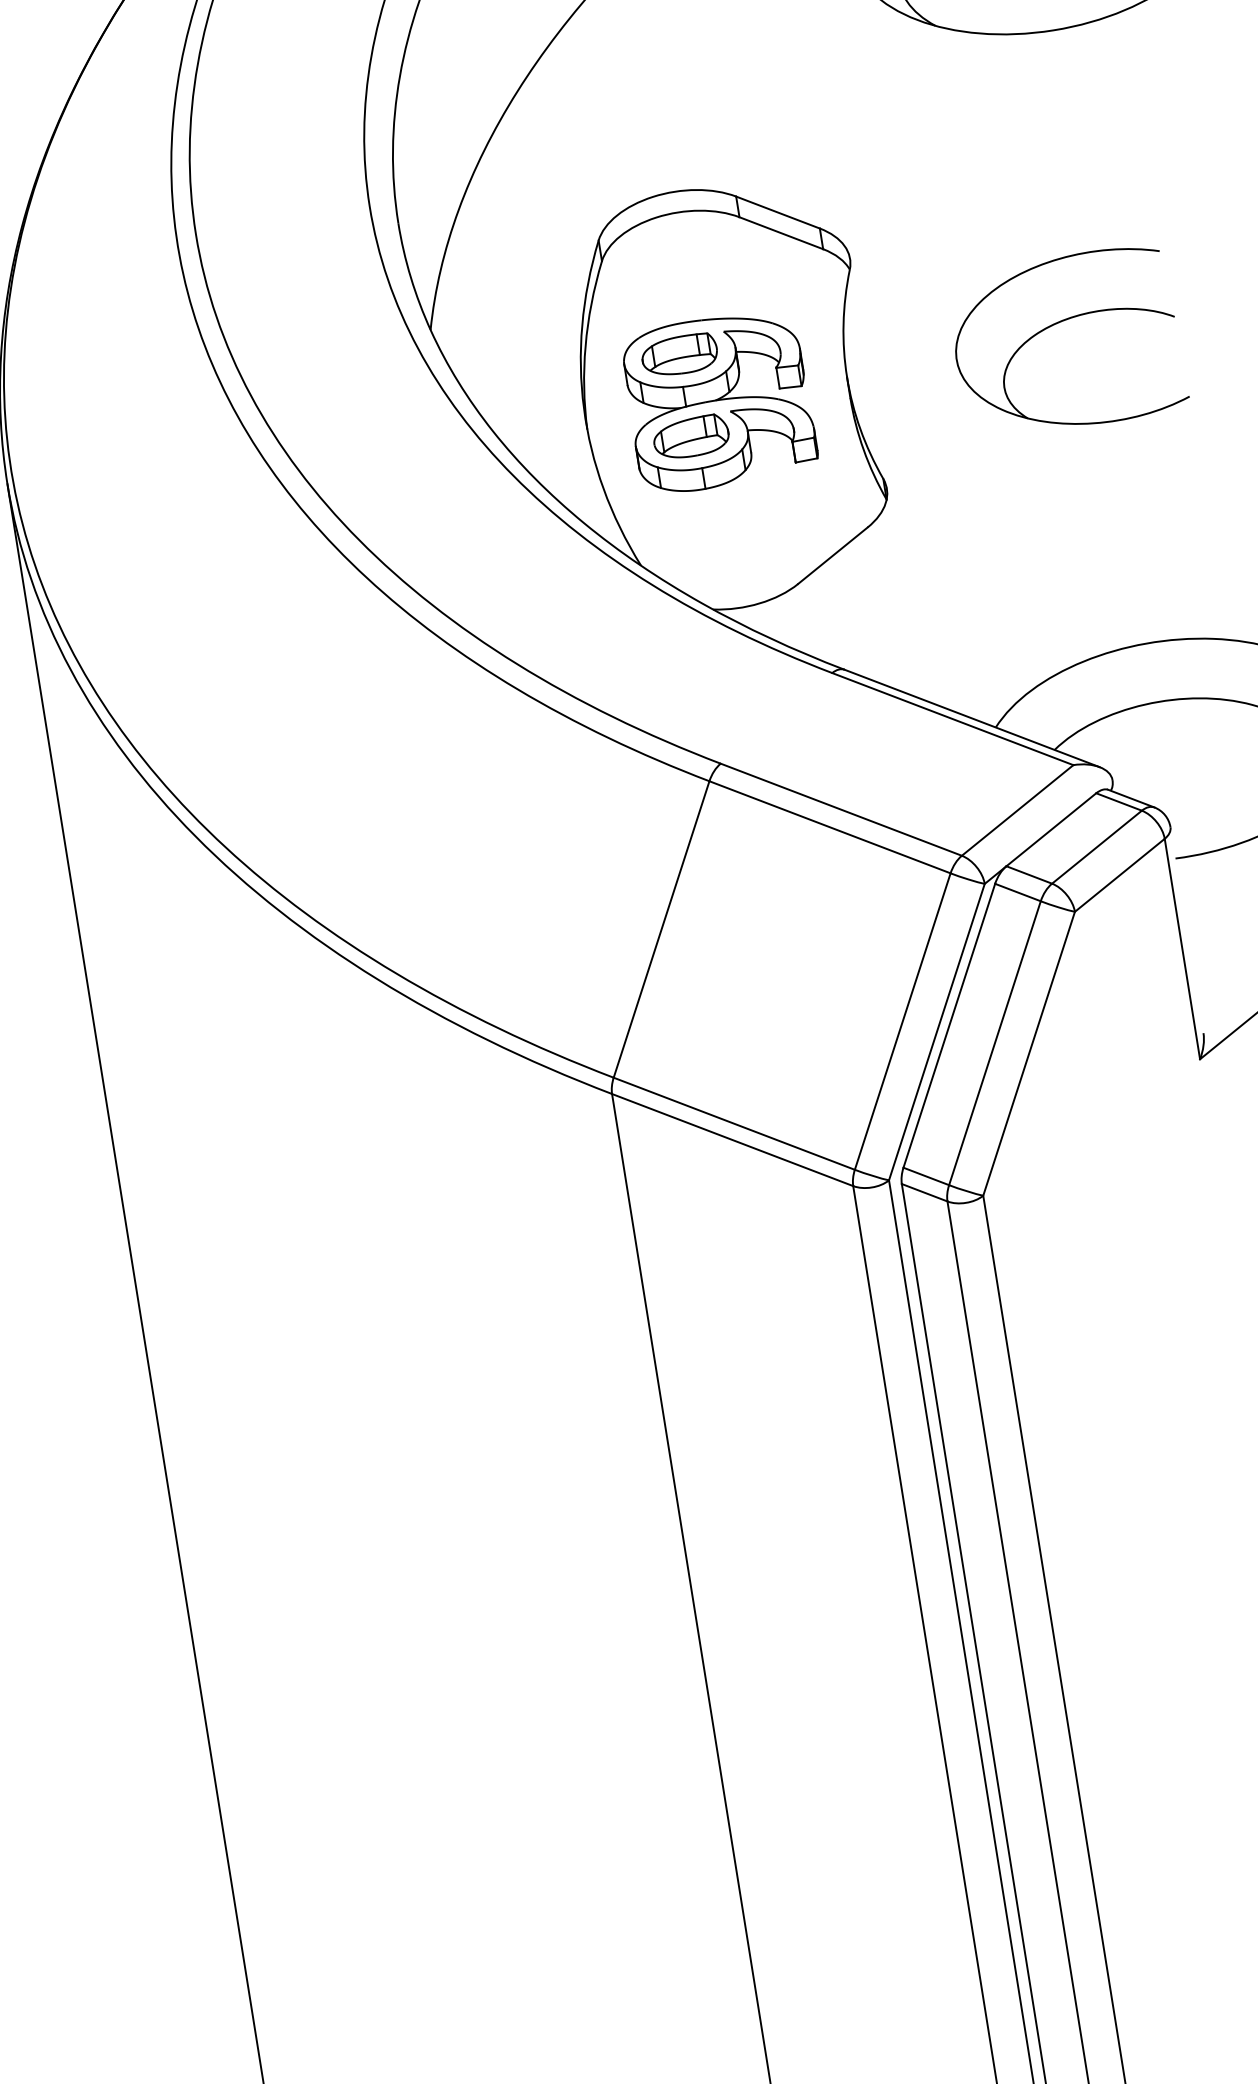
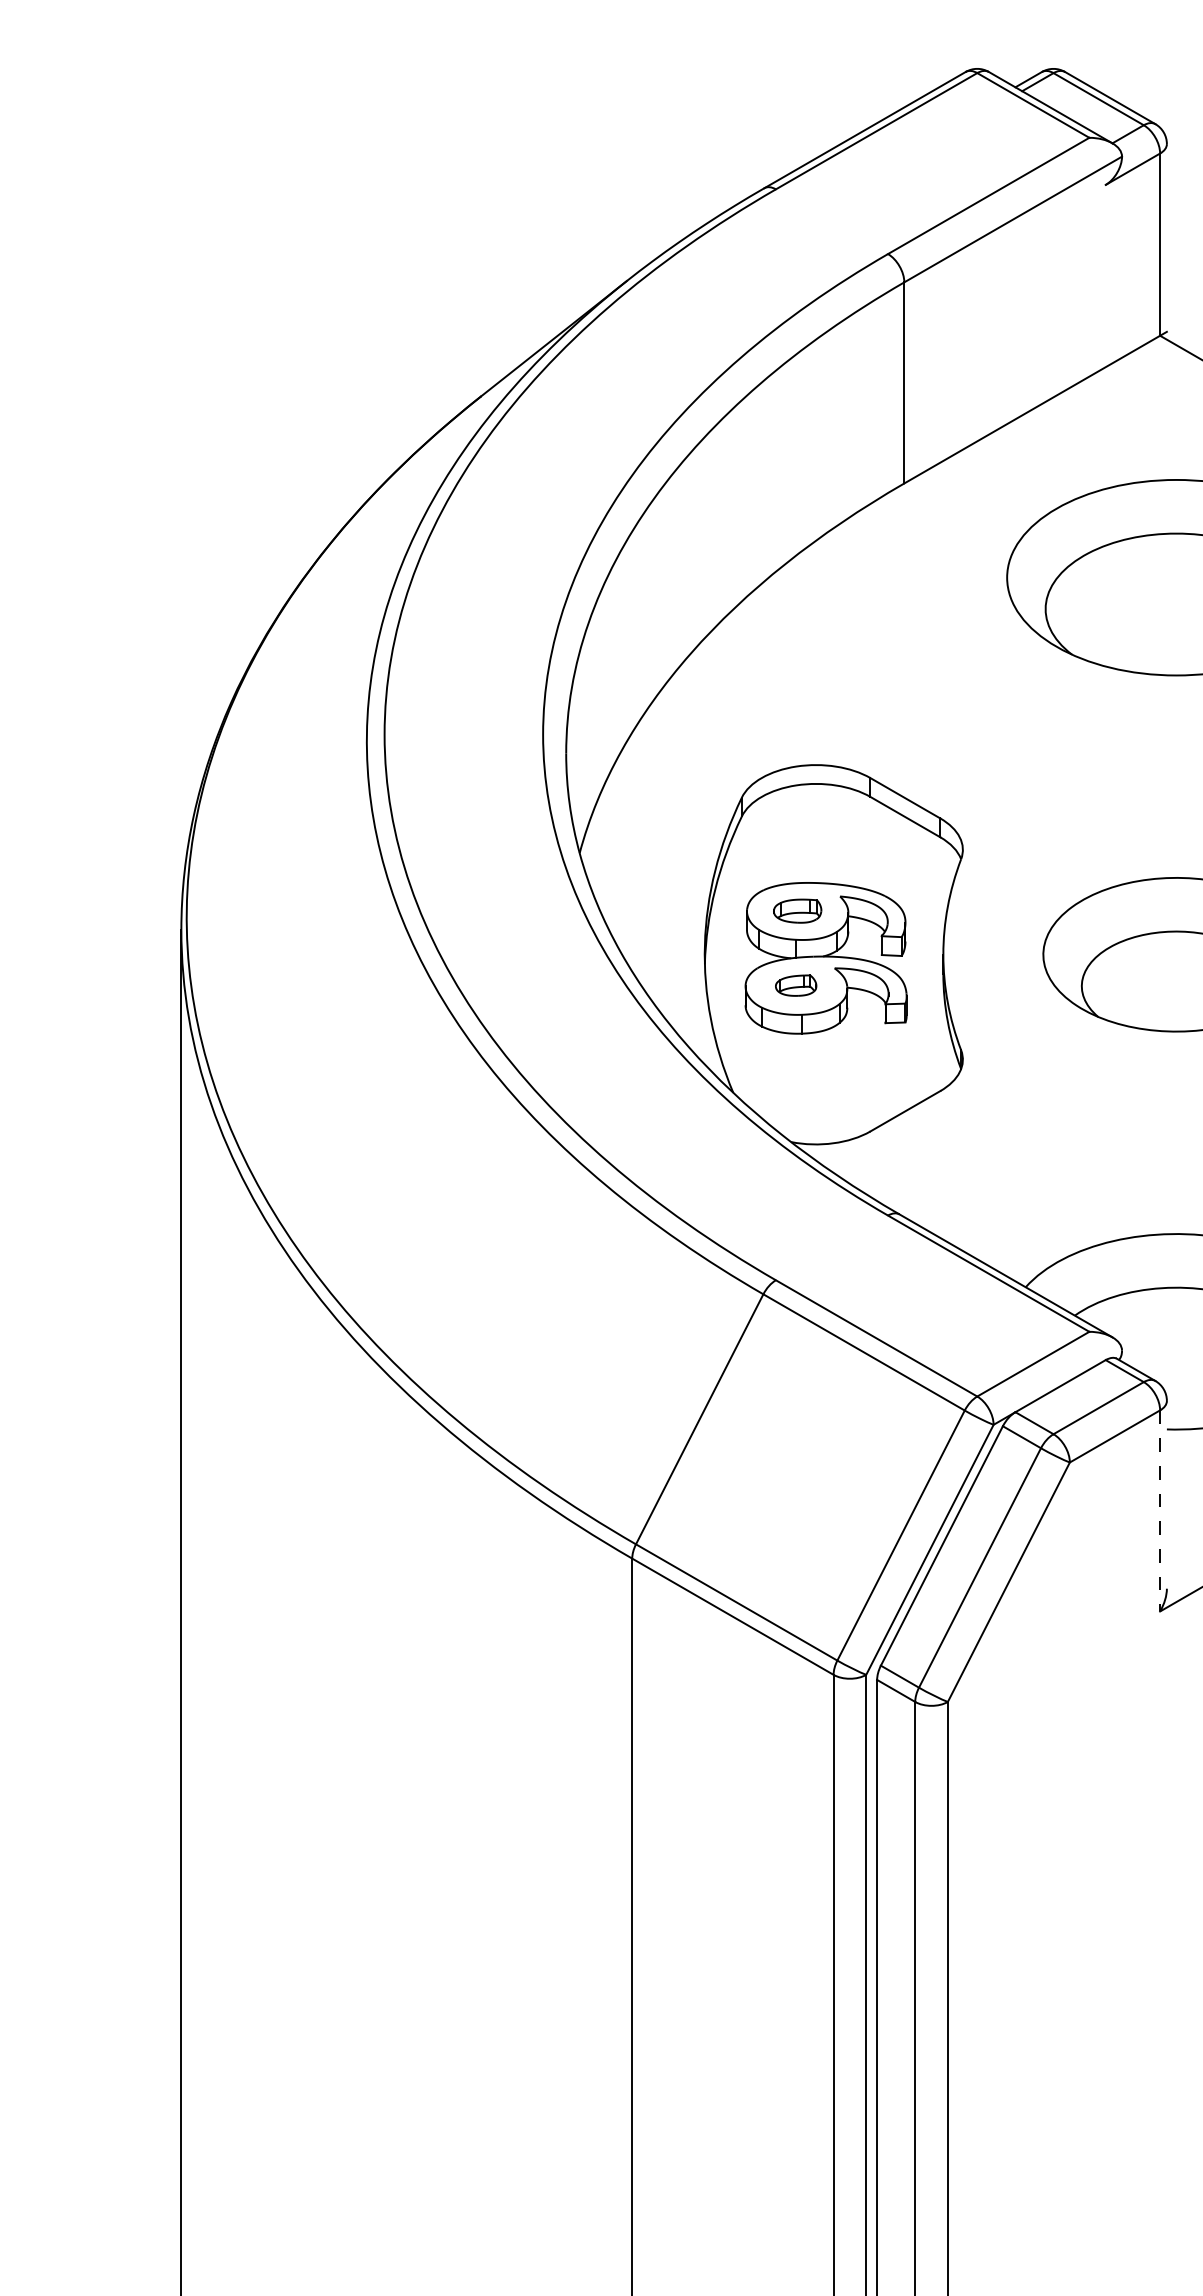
part: (679, 354) -> (797, 910), size x0.7
part: (690, 437) -> (795, 985), size x0.6
line: (1182, 948) -> (1160, 1510), solid -> dashed

